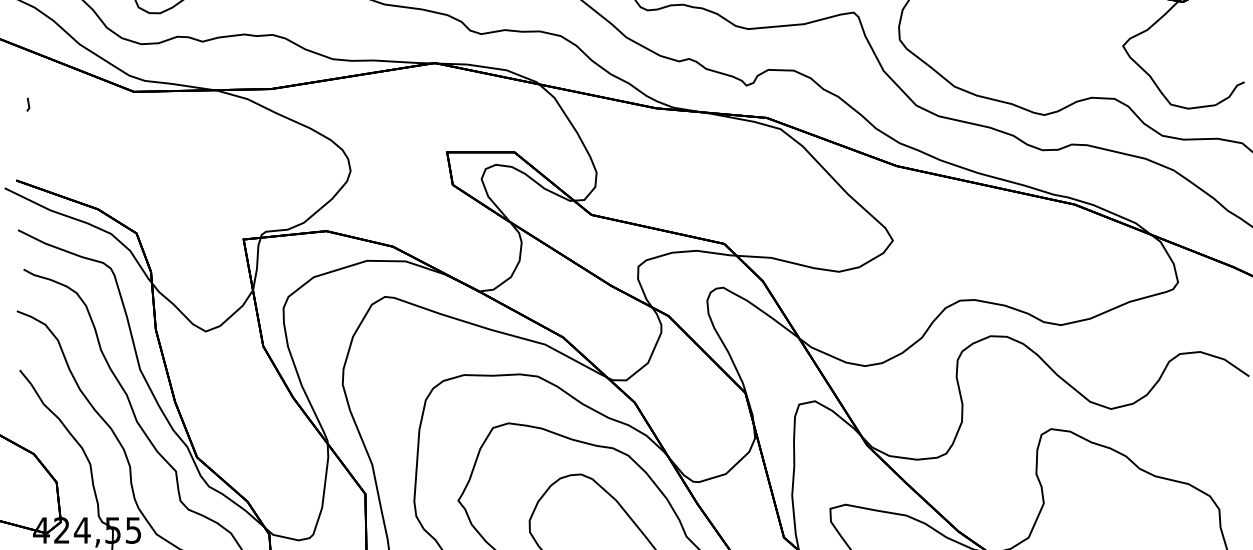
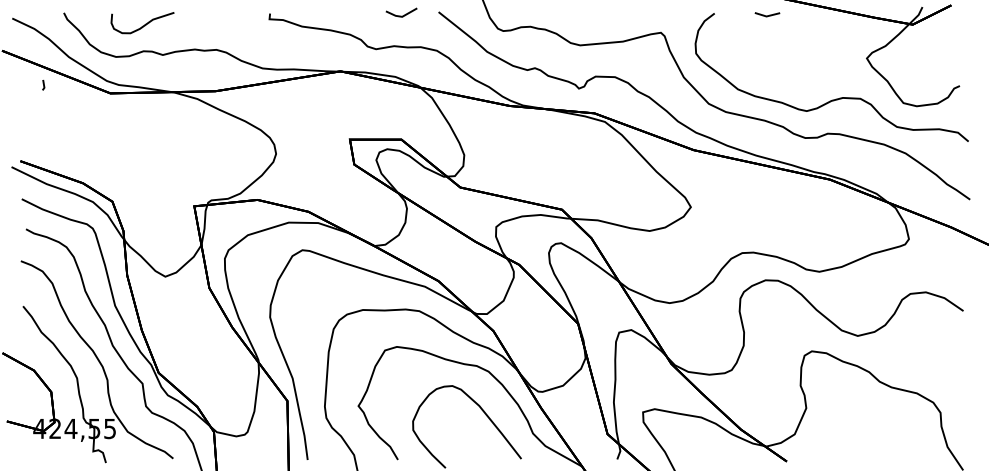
line: (28, 103) -> (43, 84), moved

